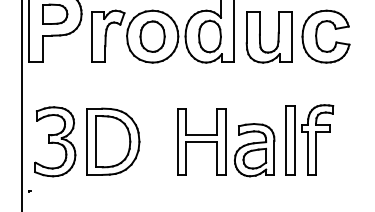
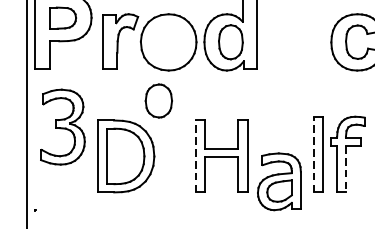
part: (152, 36) -> (158, 100), moved
part: (260, 37) -> (285, 43), removed
line: (286, 140) -> (313, 155), solid -> dashed
part: (55, 141) -> (63, 126), moved
line: (177, 141) -> (195, 156), solid -> dashed
part: (254, 150) -> (279, 182), moved
line: (316, 154) -> (346, 170), solid -> dashed

